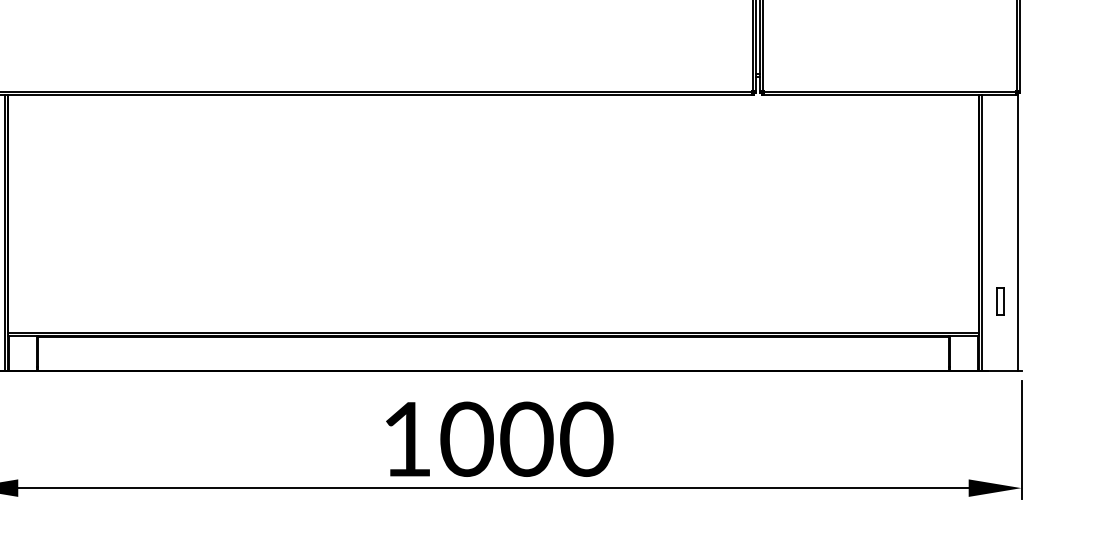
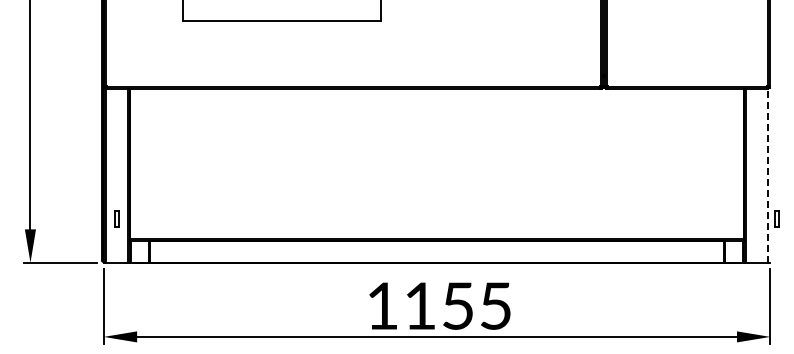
line: (1018, 230) -> (768, 174), solid -> dashed
part: (999, 300) -> (776, 218), moved
text: (525, 438) -> (457, 305), 1000 -> 1155

